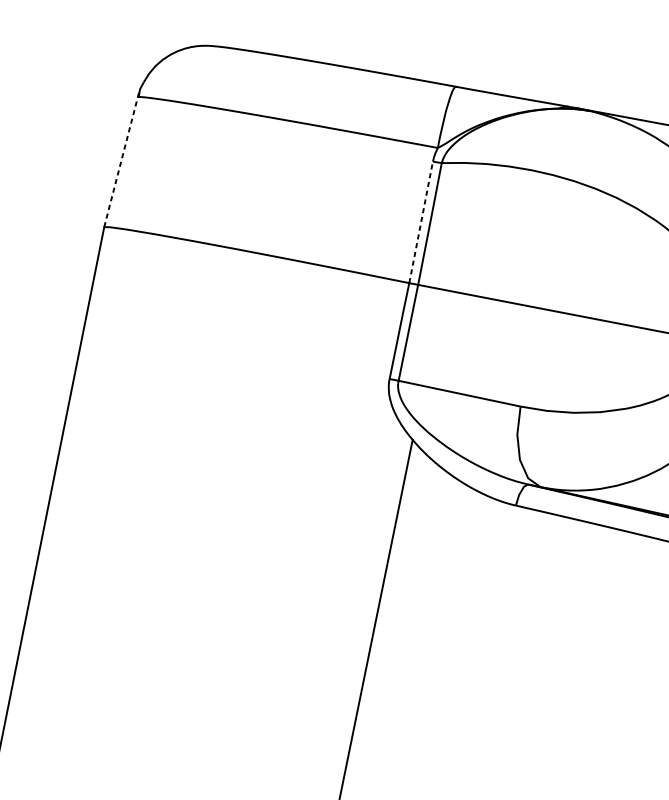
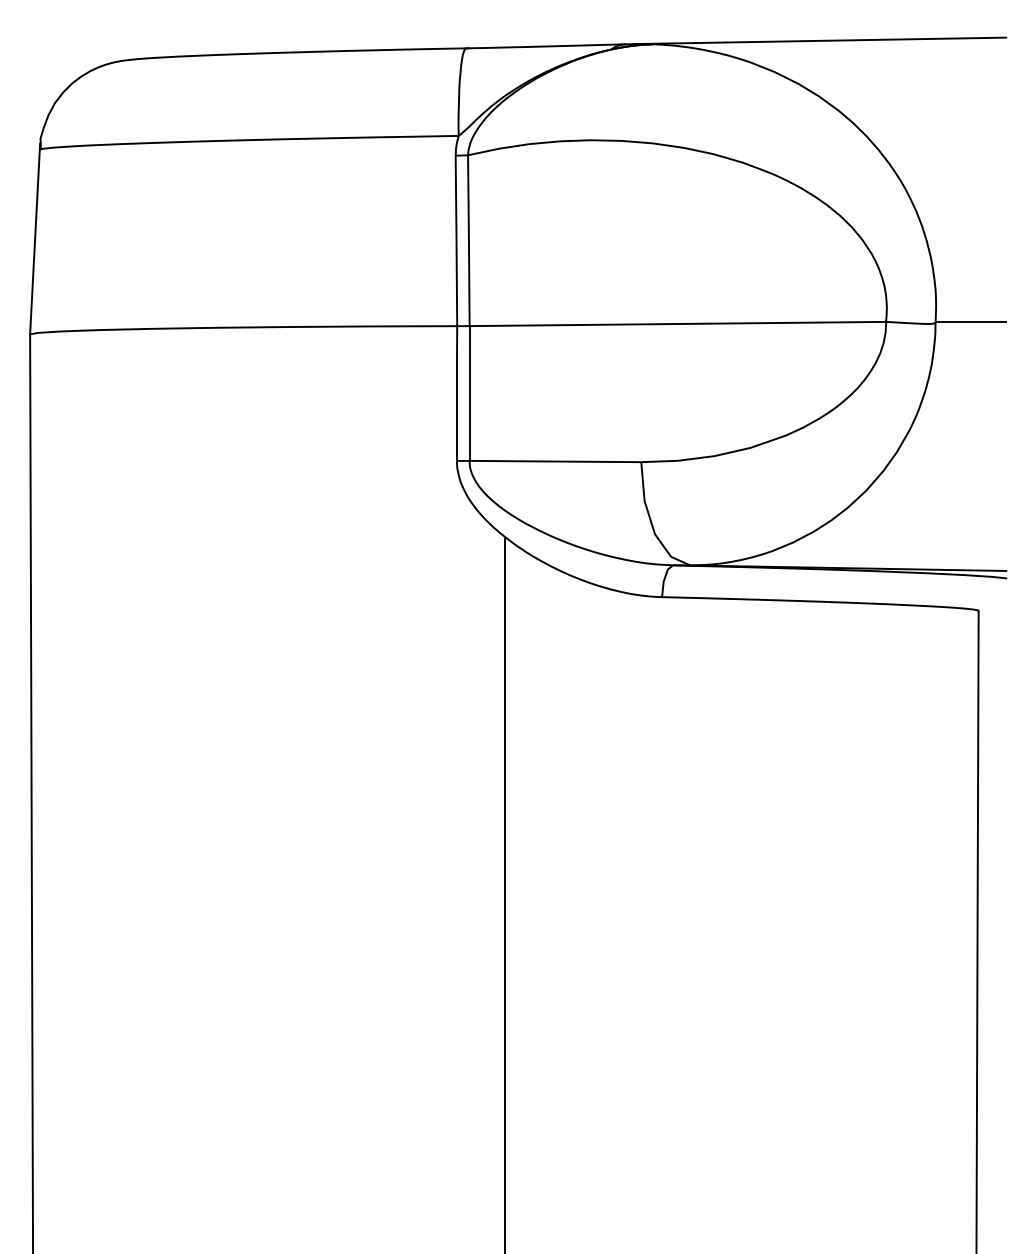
line: (121, 160) -> (35, 239), dashed -> solid
line: (421, 222) -> (456, 240), dashed -> solid

